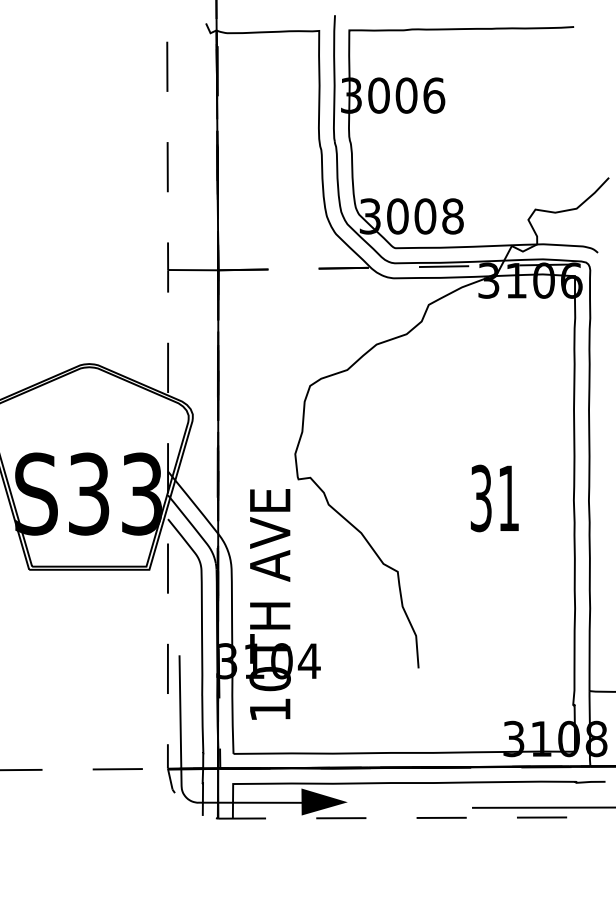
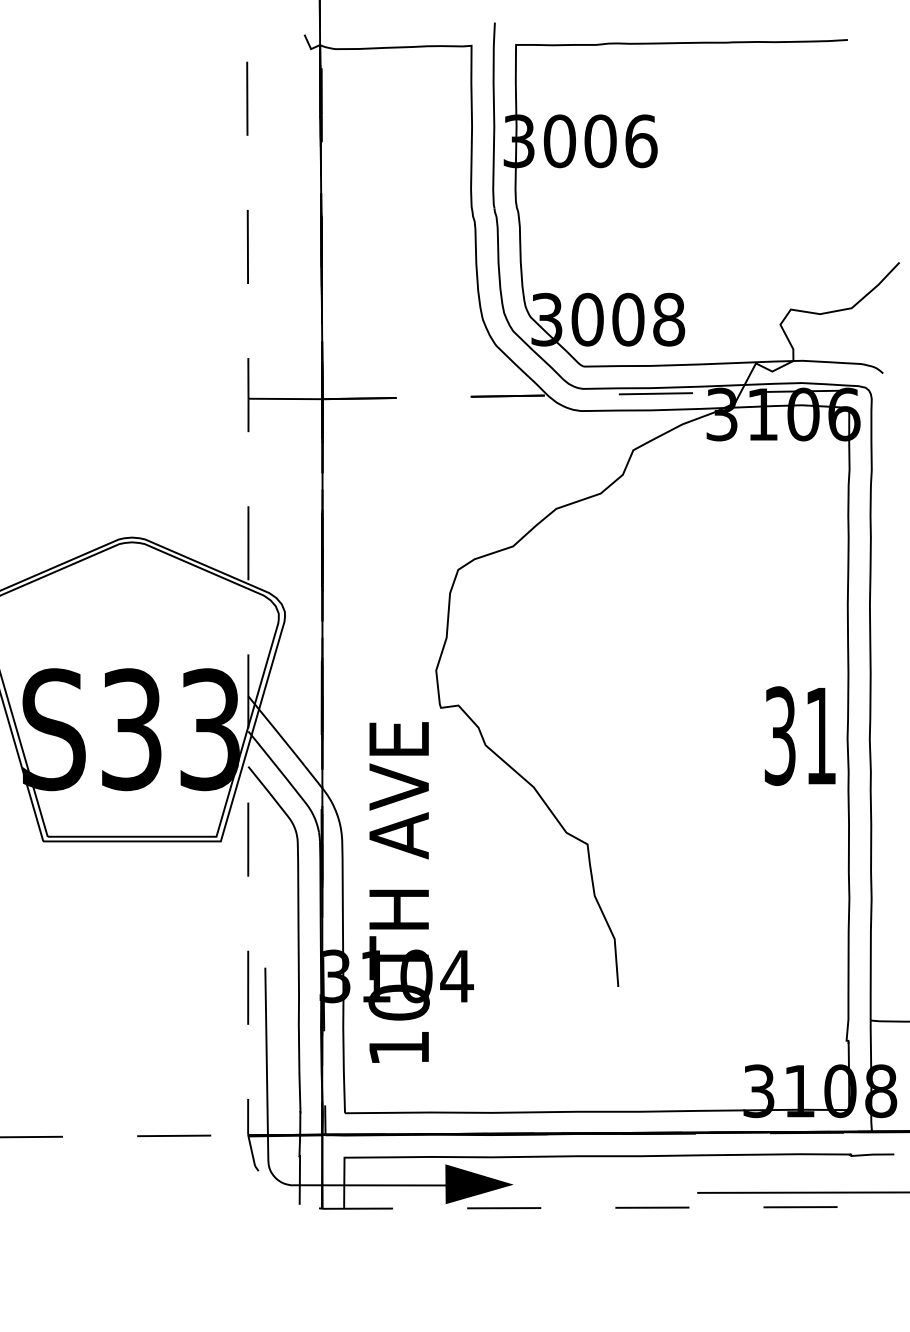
text: (494, 498) -> (799, 736), moved

